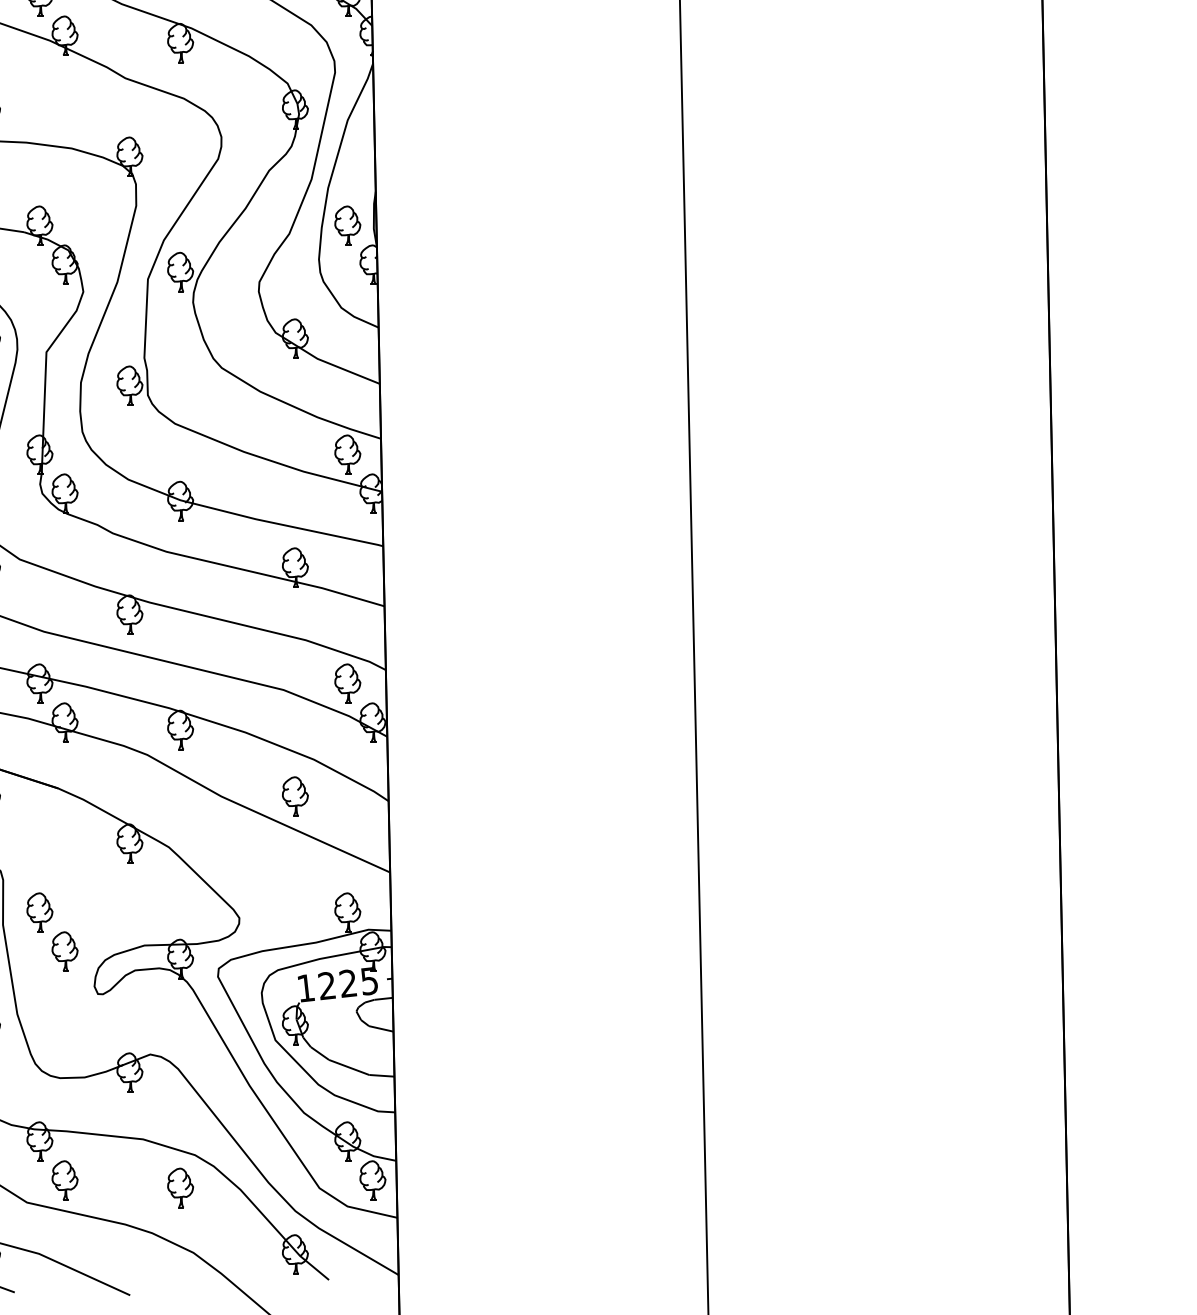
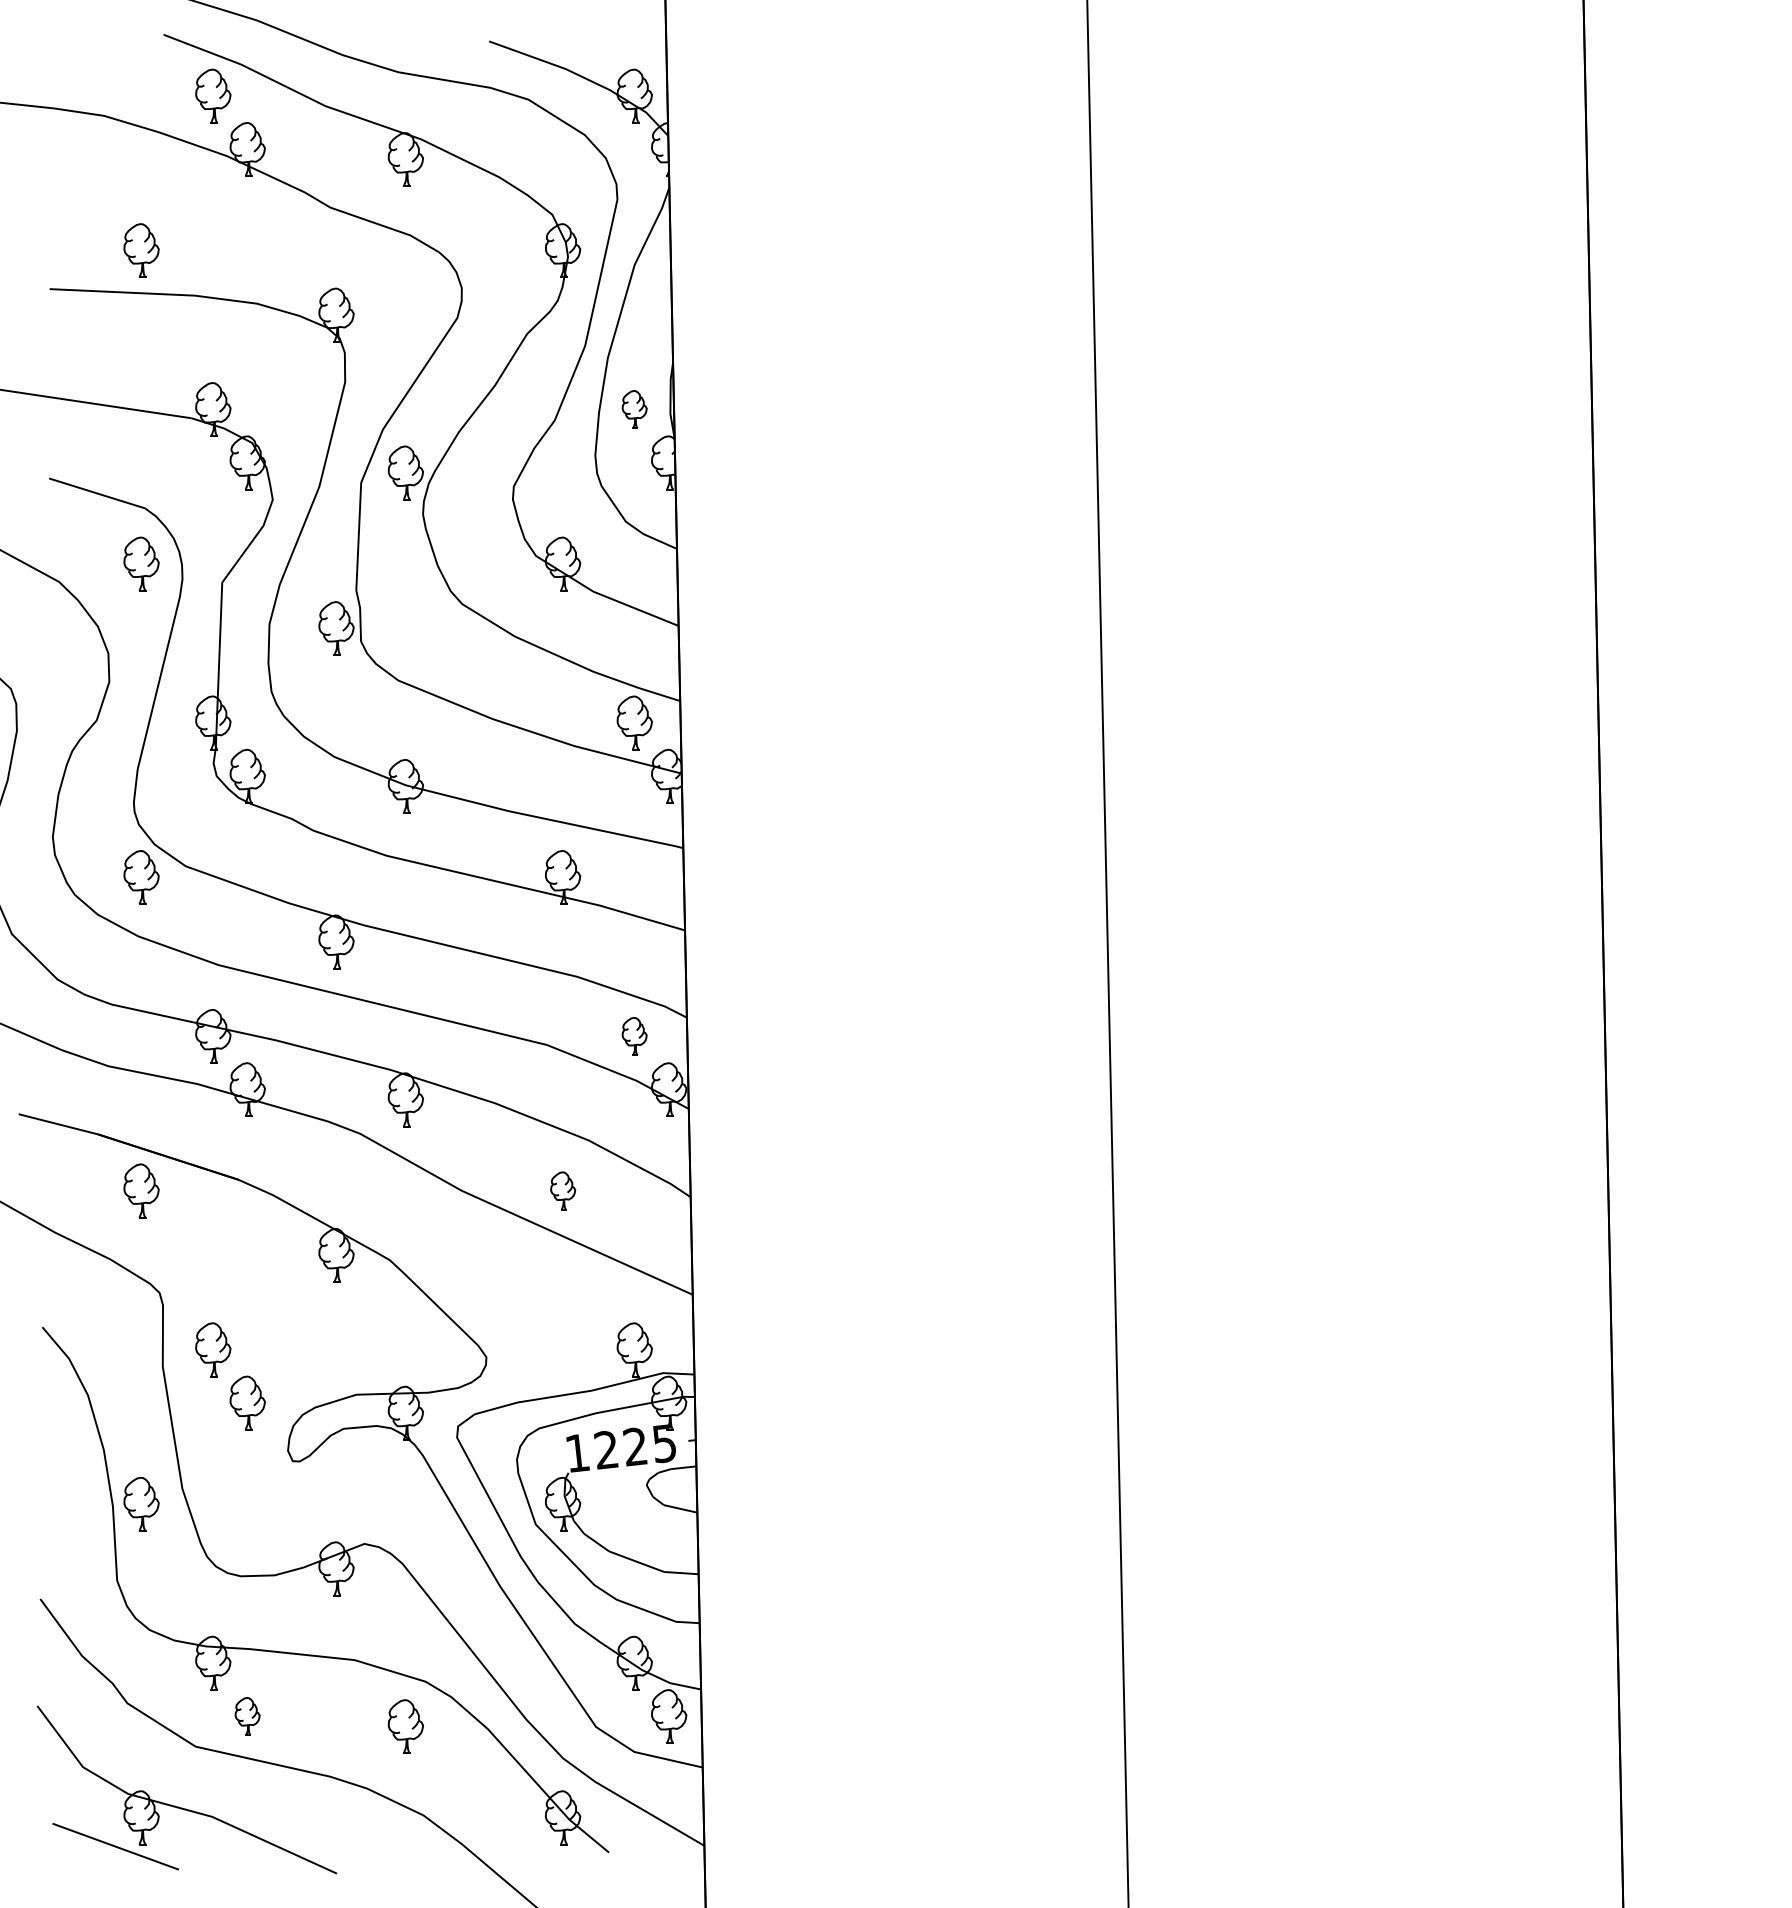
part: (347, 225) -> (634, 409), size x0.7
part: (347, 683) -> (634, 1036), size x0.7
part: (295, 796) -> (563, 1190), size x0.7
part: (64, 1180) -> (247, 1716), size x0.7

